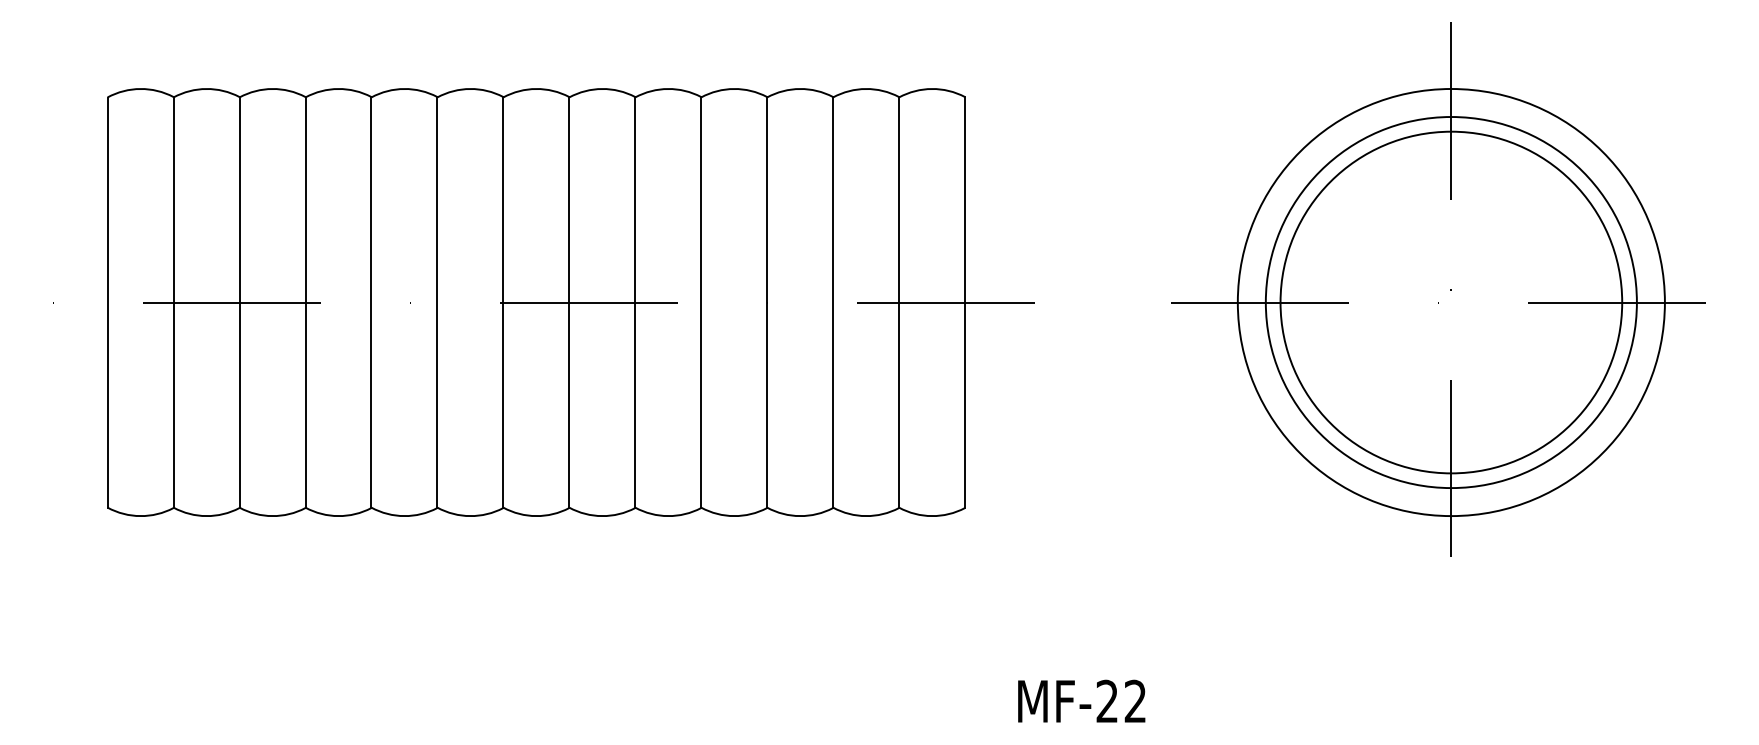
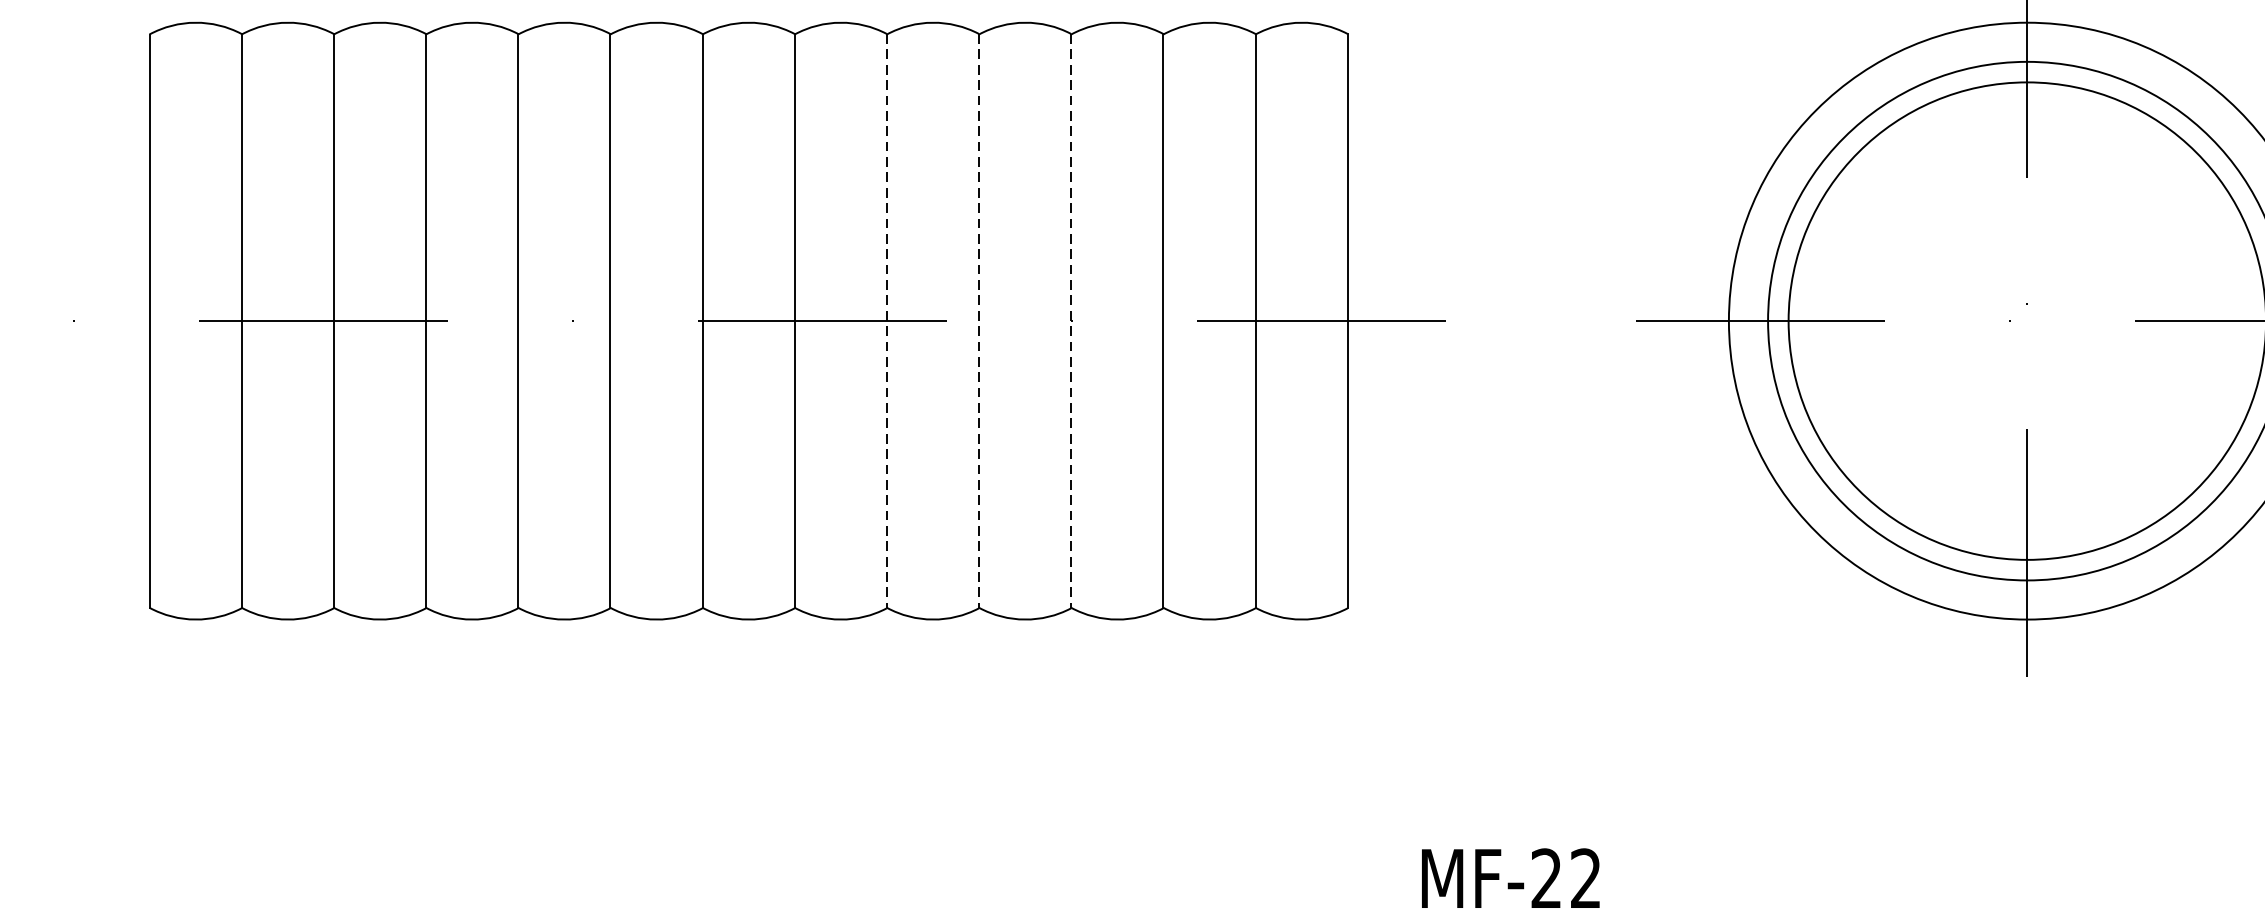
line: (635, 303) -> (887, 322), solid -> dashed
line: (701, 303) -> (979, 322), solid -> dashed
line: (767, 303) -> (1071, 322), solid -> dashed

